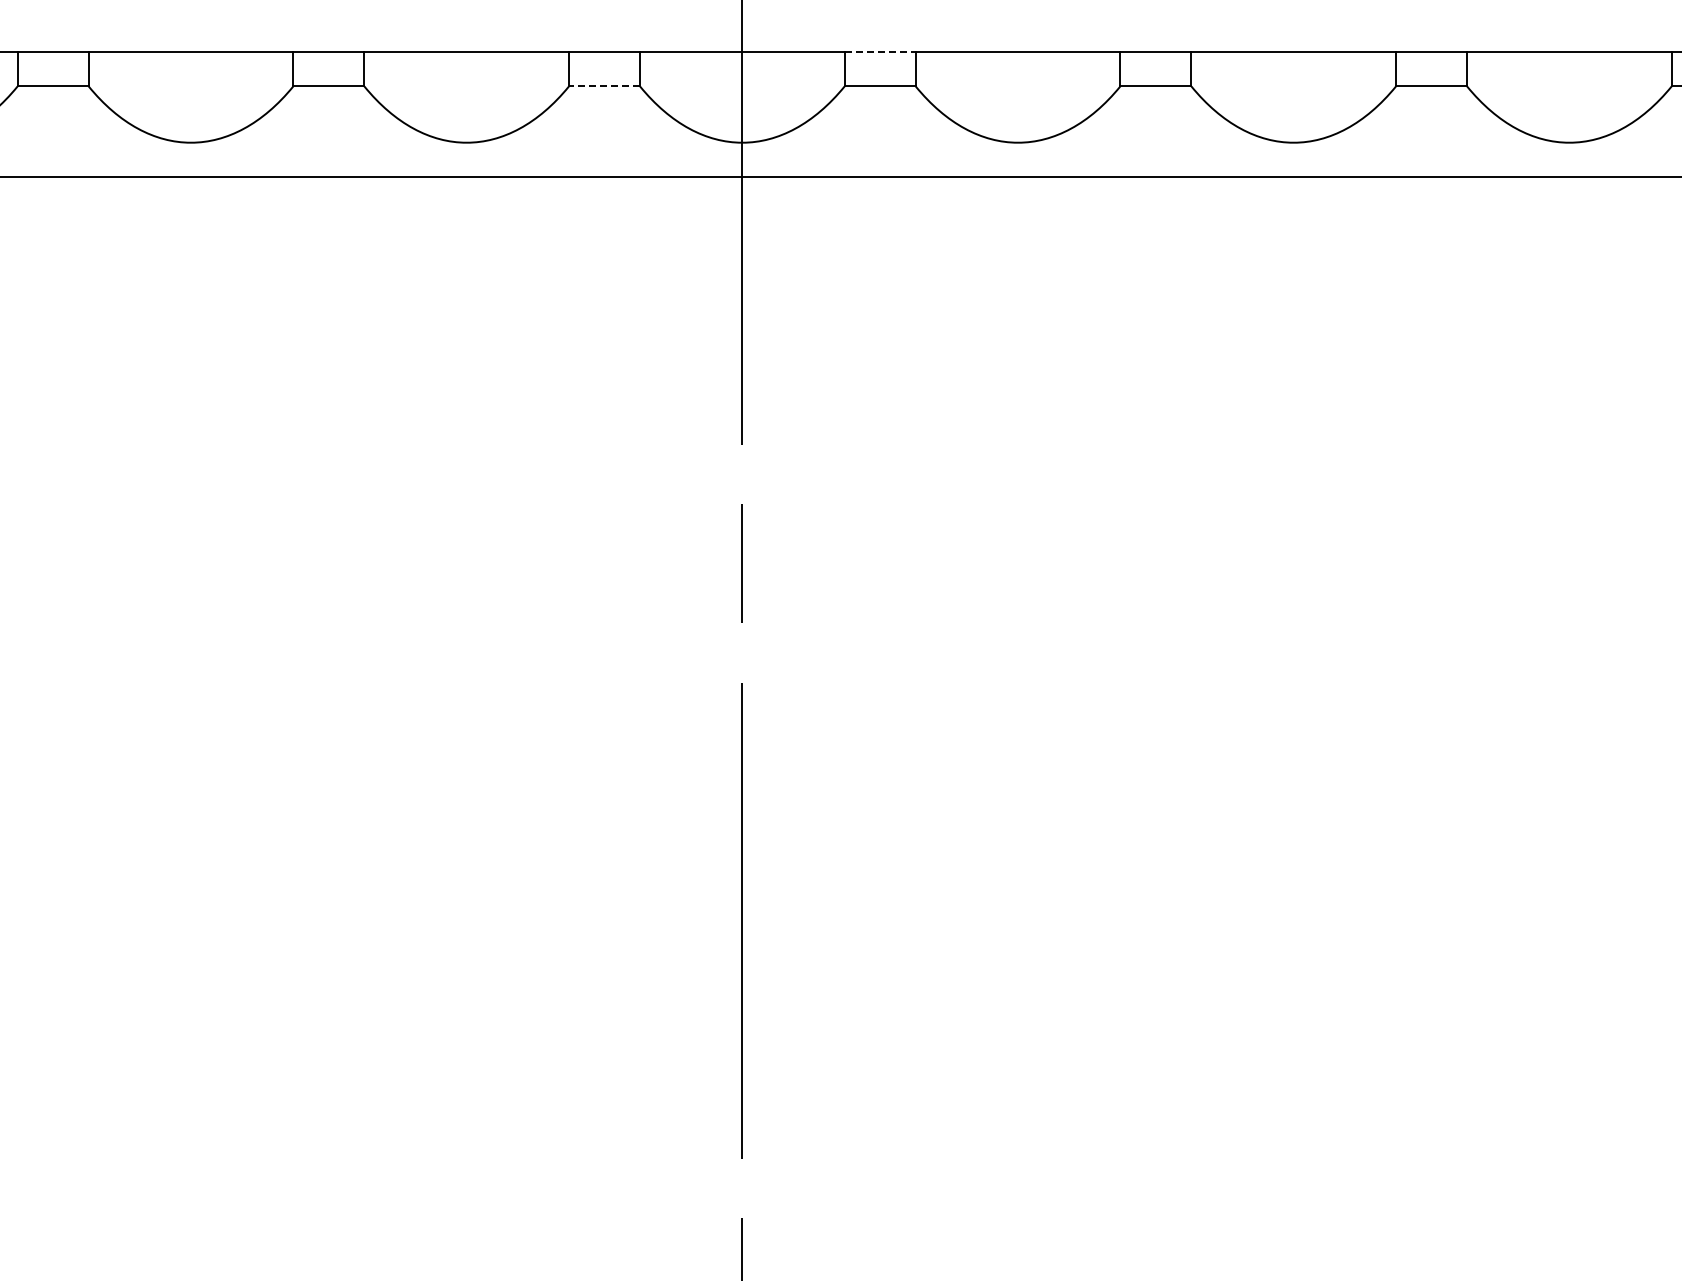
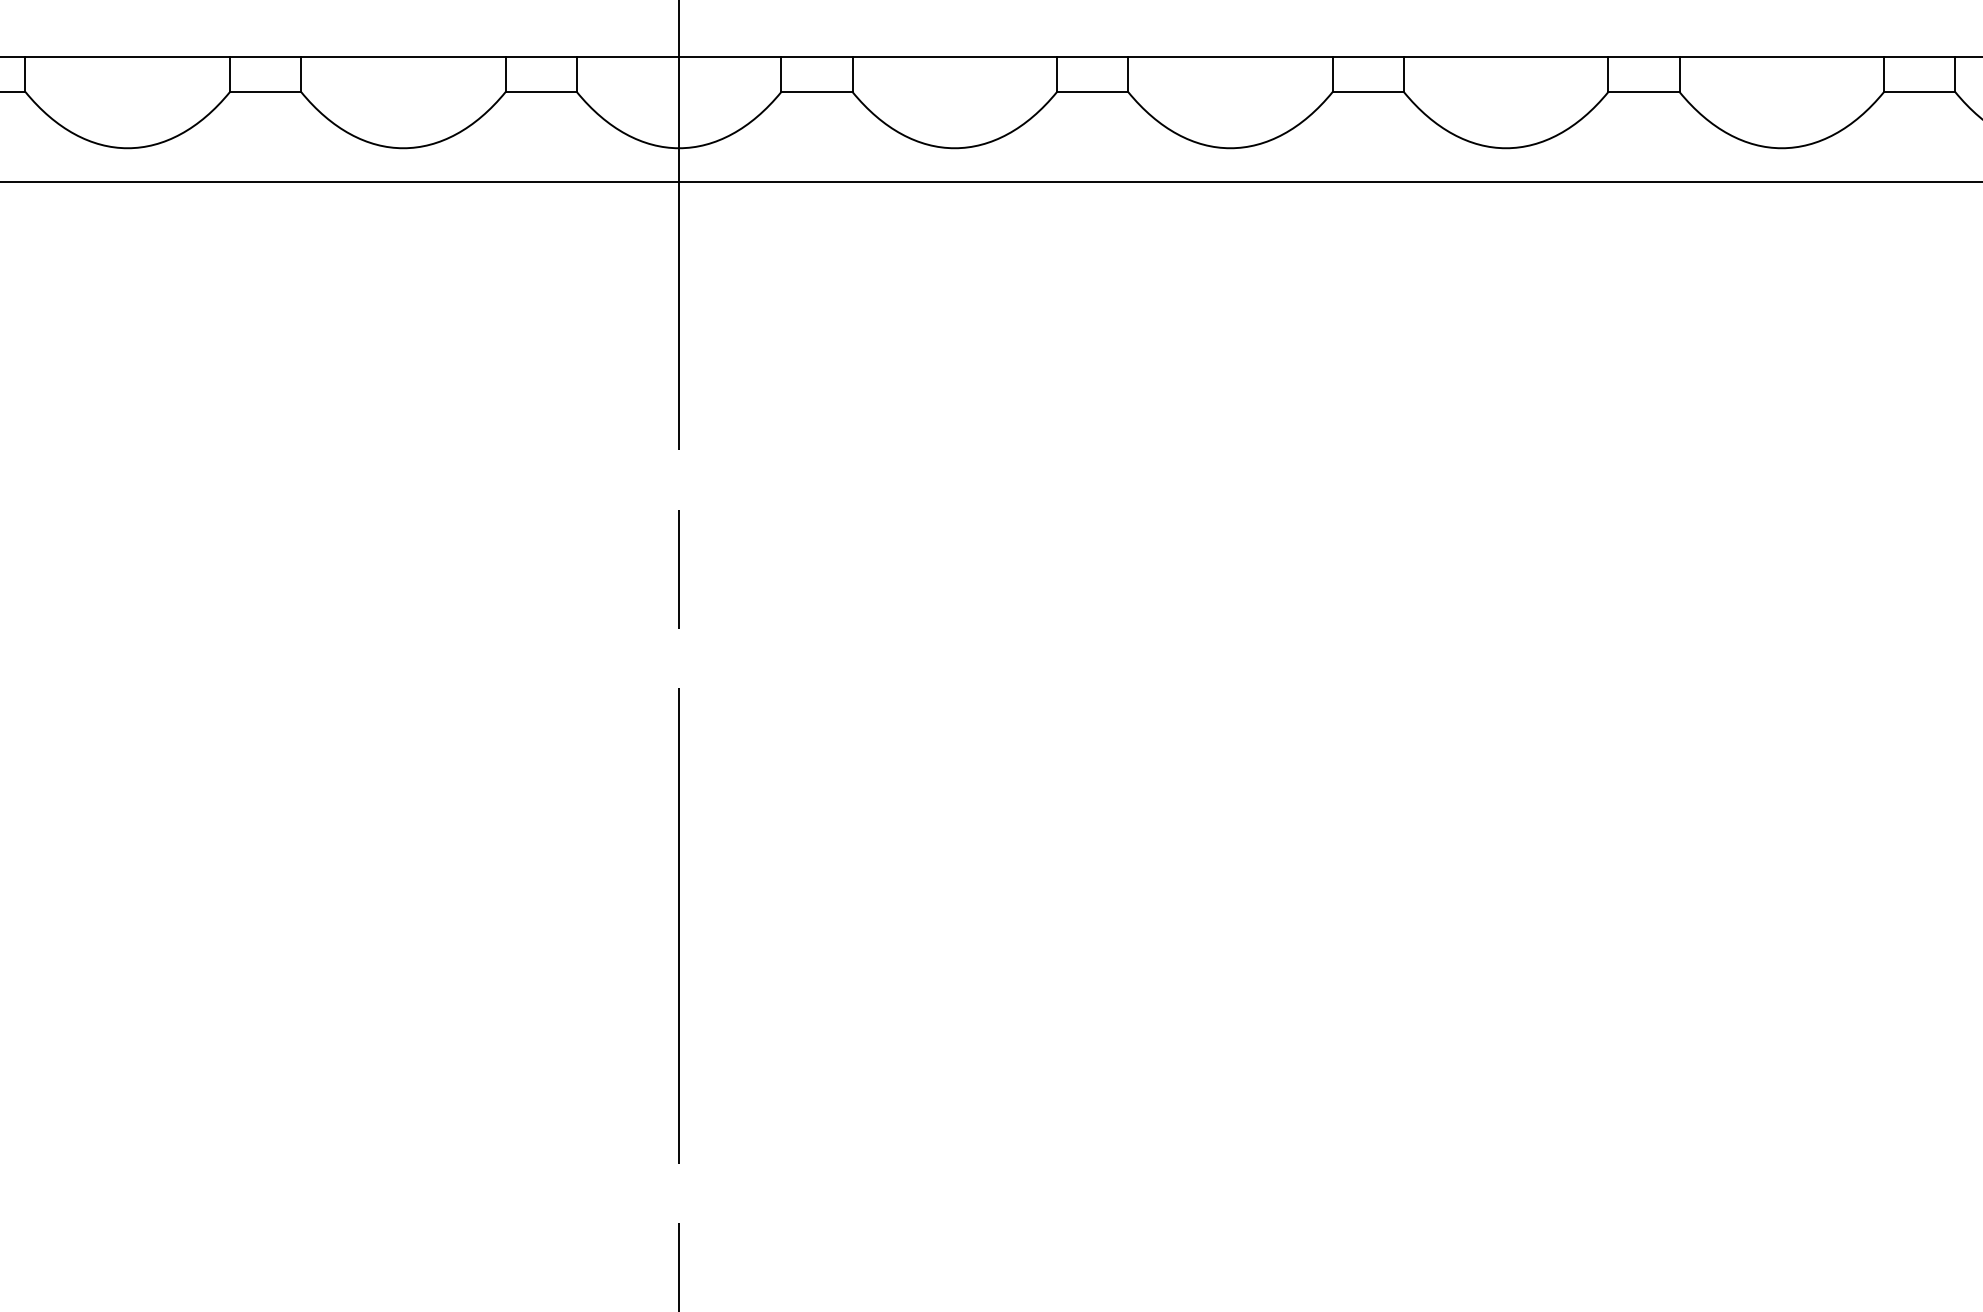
line: (879, 51) -> (816, 57), dashed -> solid
line: (604, 85) -> (541, 91), dashed -> solid

